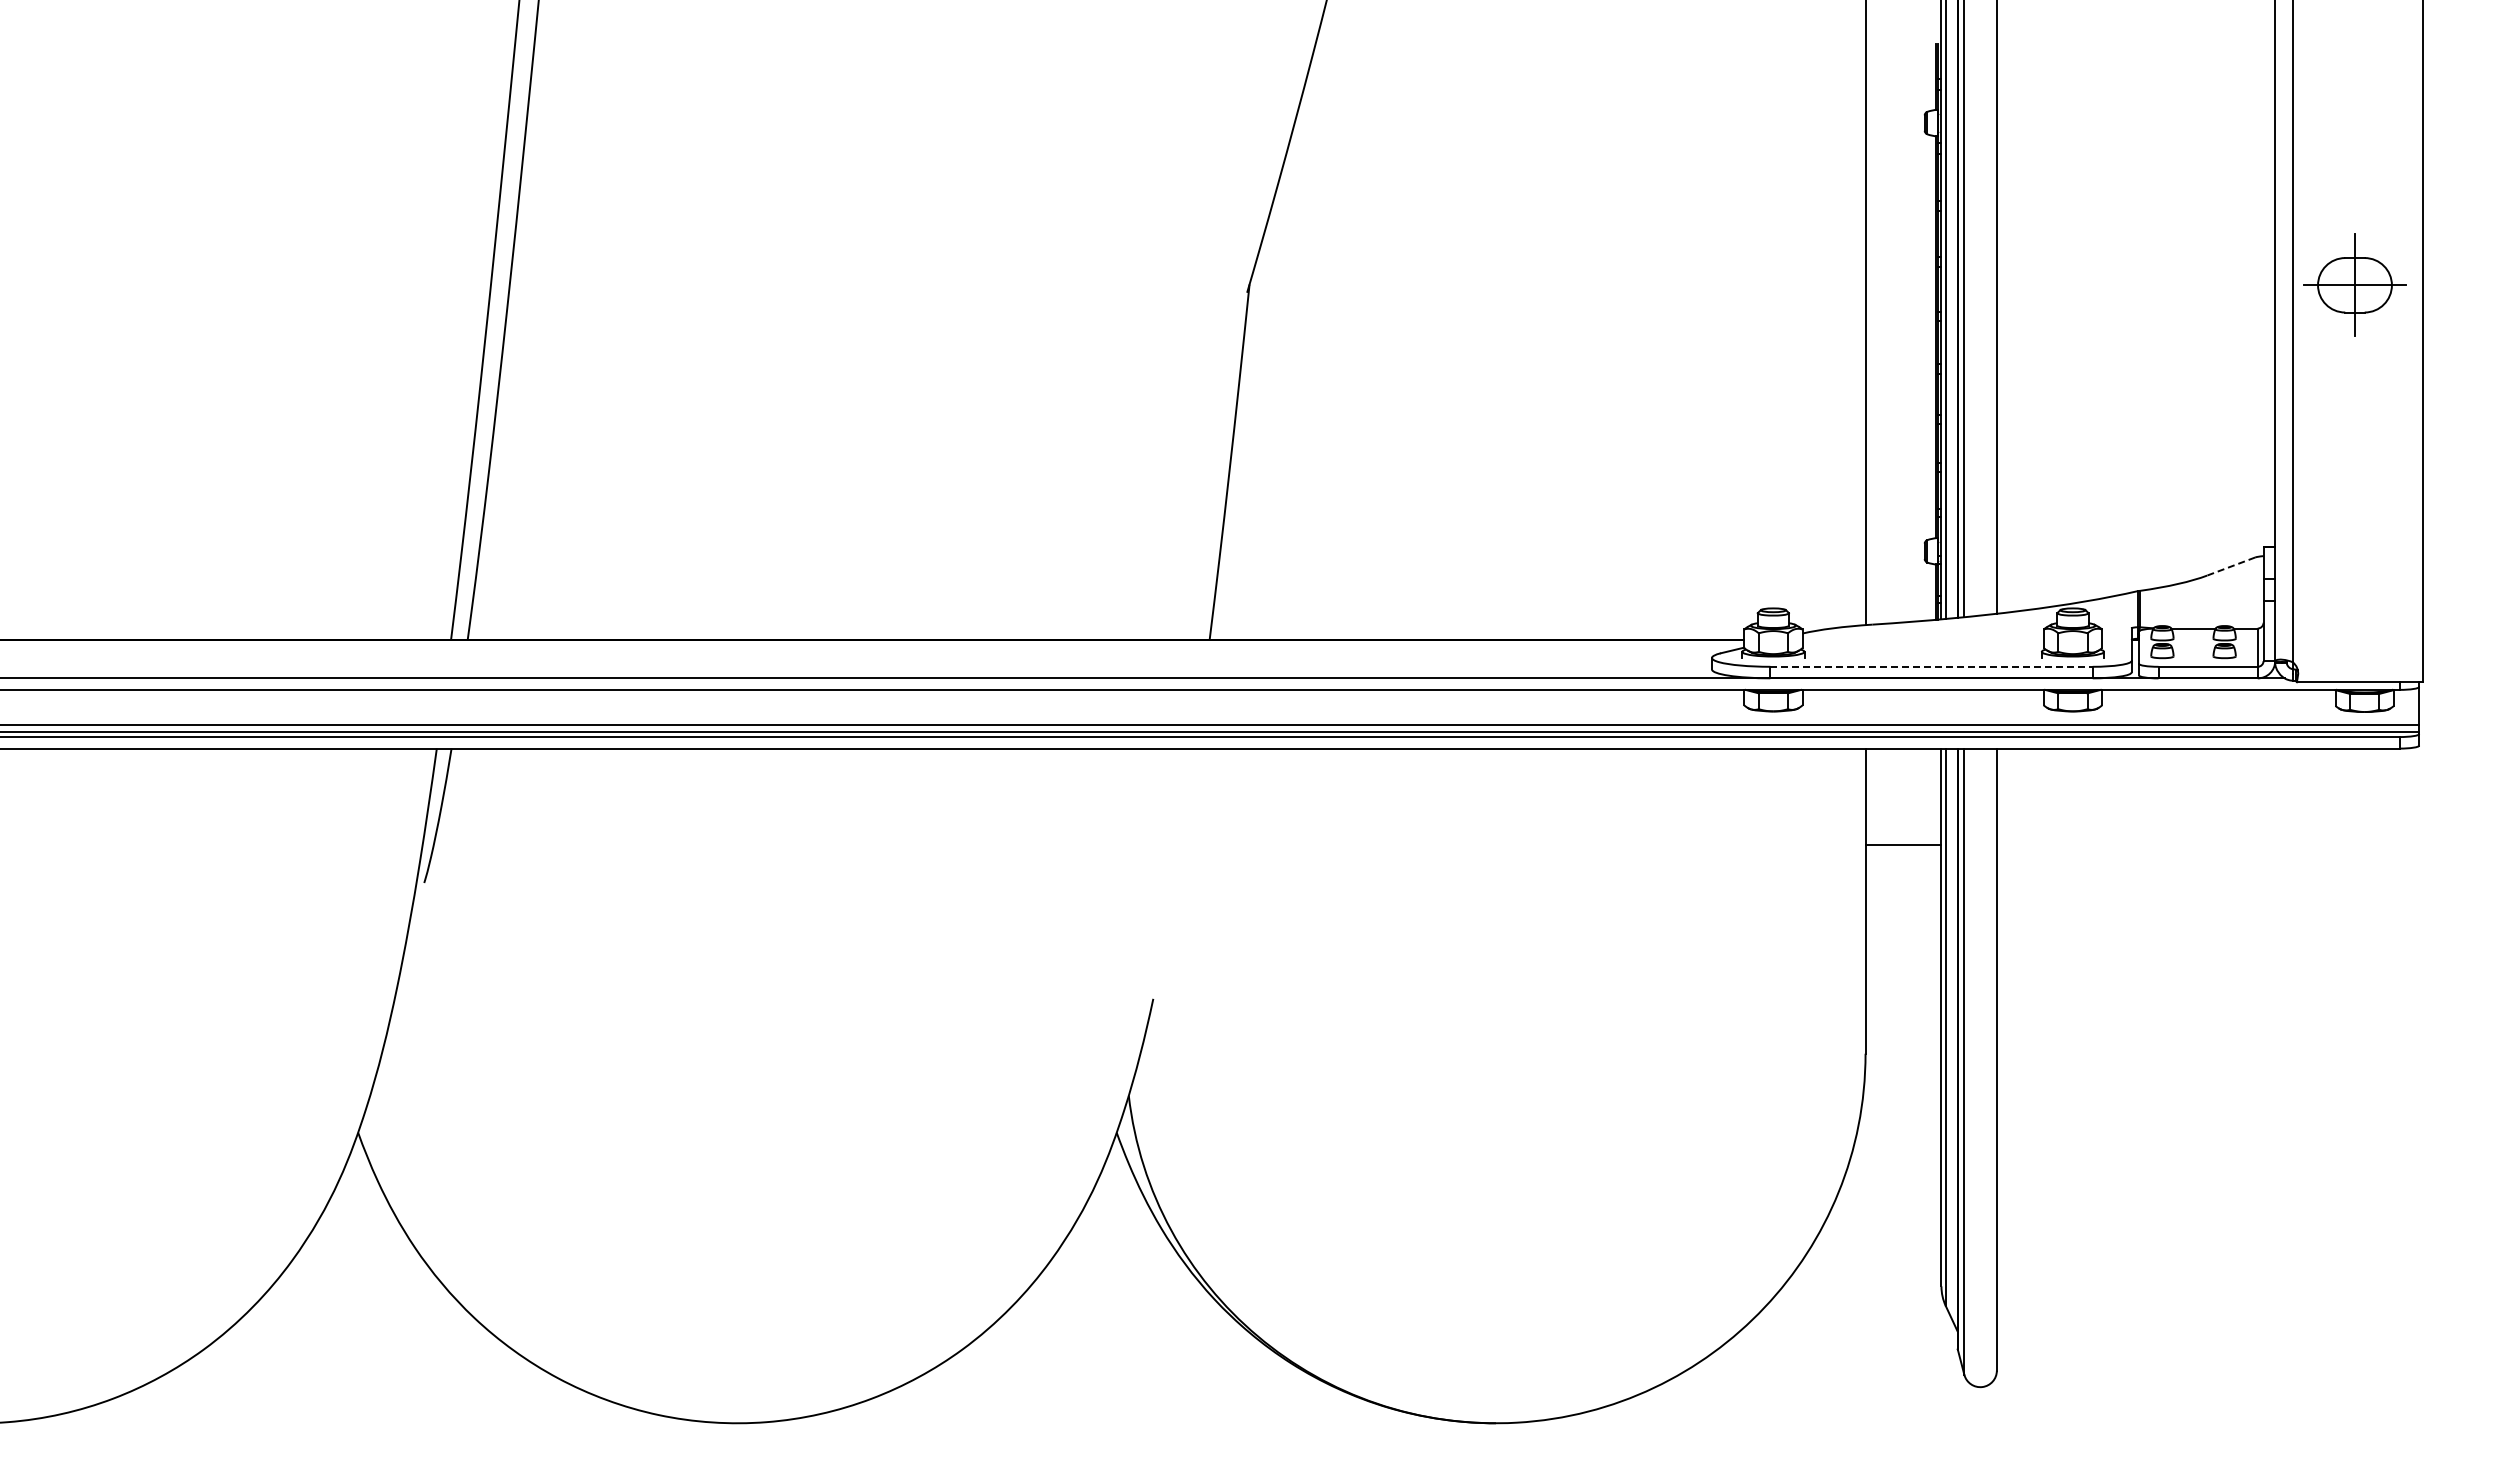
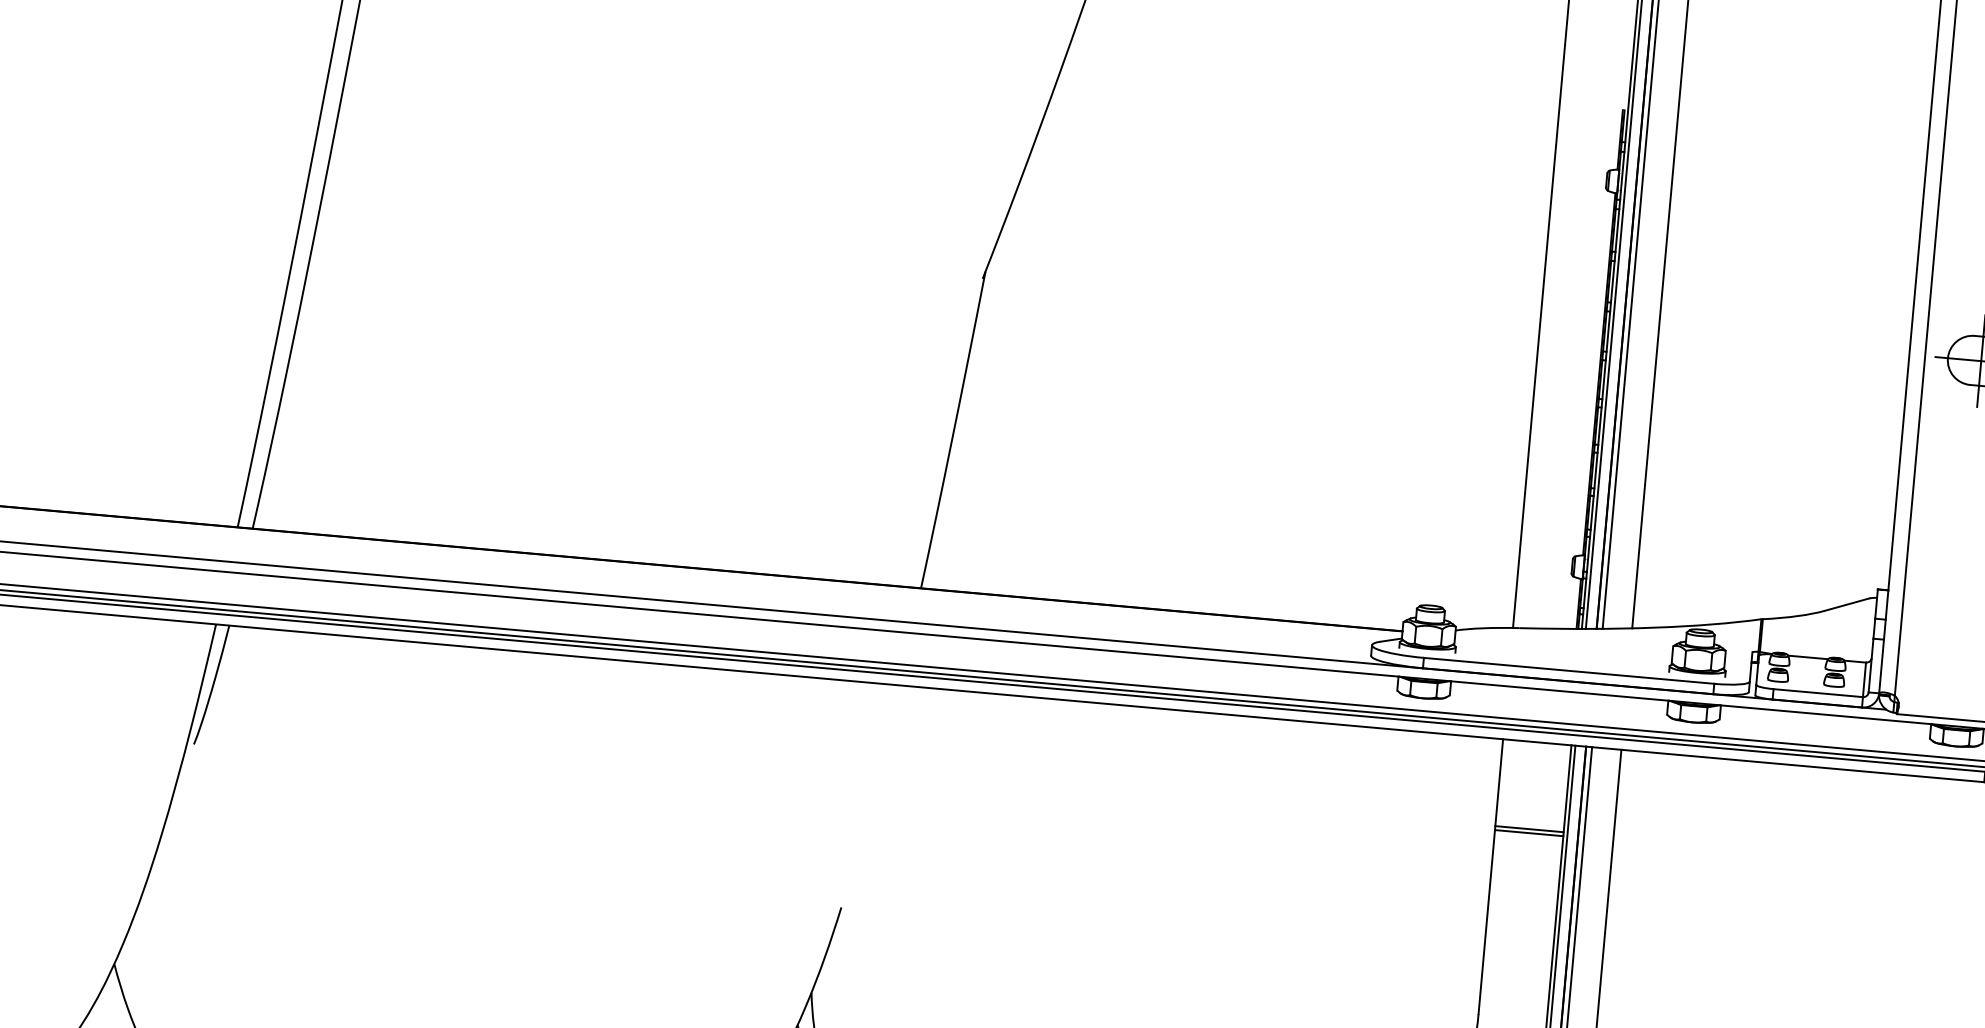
line: (2231, 566) -> (1847, 604), dashed -> solid
line: (1932, 666) -> (1570, 670), dashed -> solid
line: (1903, 849) -> (1529, 833), added

